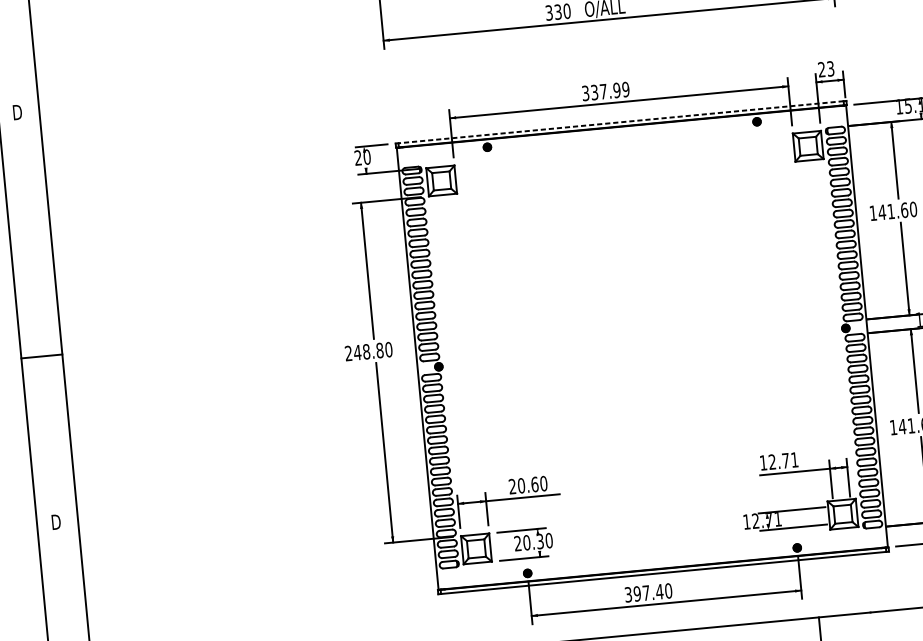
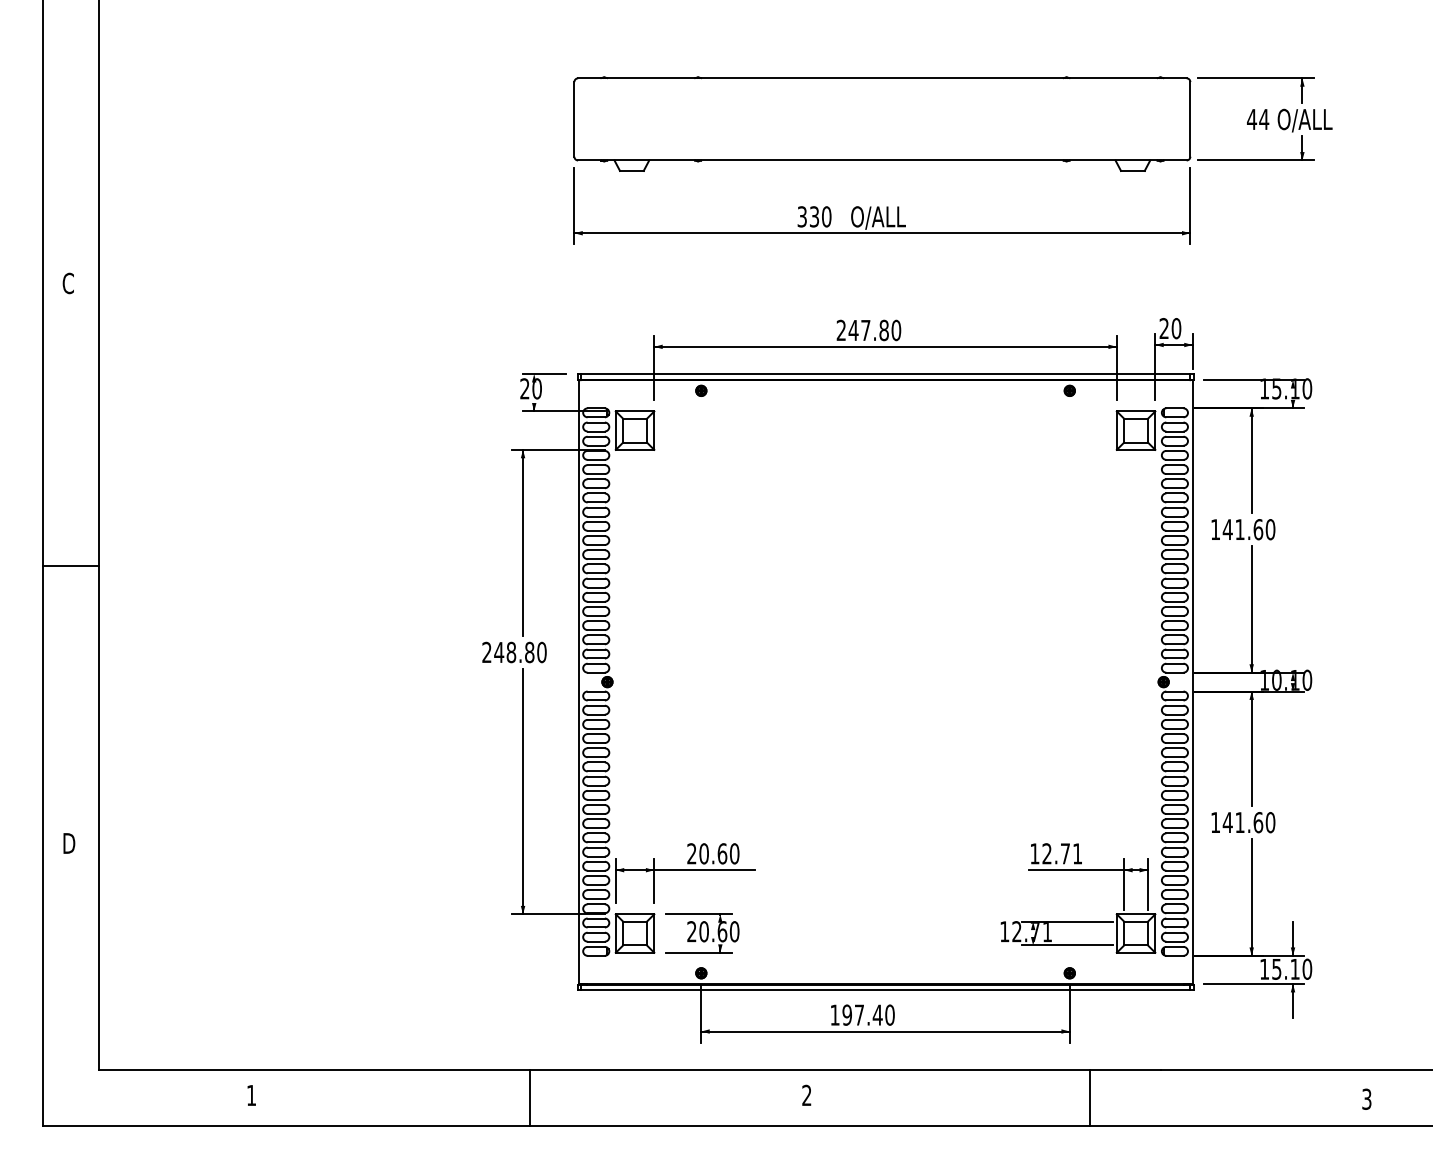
text: (830, 68) -> (1176, 328), 23 -> 20
text: (605, 91) -> (868, 330), 337.99 -> 247.80
text: (16, 112) -> (68, 283), D -> C
line: (621, 122) -> (885, 374), dashed -> solid
line: (41, 356) -> (70, 566), moved
text: (540, 541) -> (722, 931), 20.30 -> 20.60
text: (627, 594) -> (834, 1014), 397.40 -> 197.40

